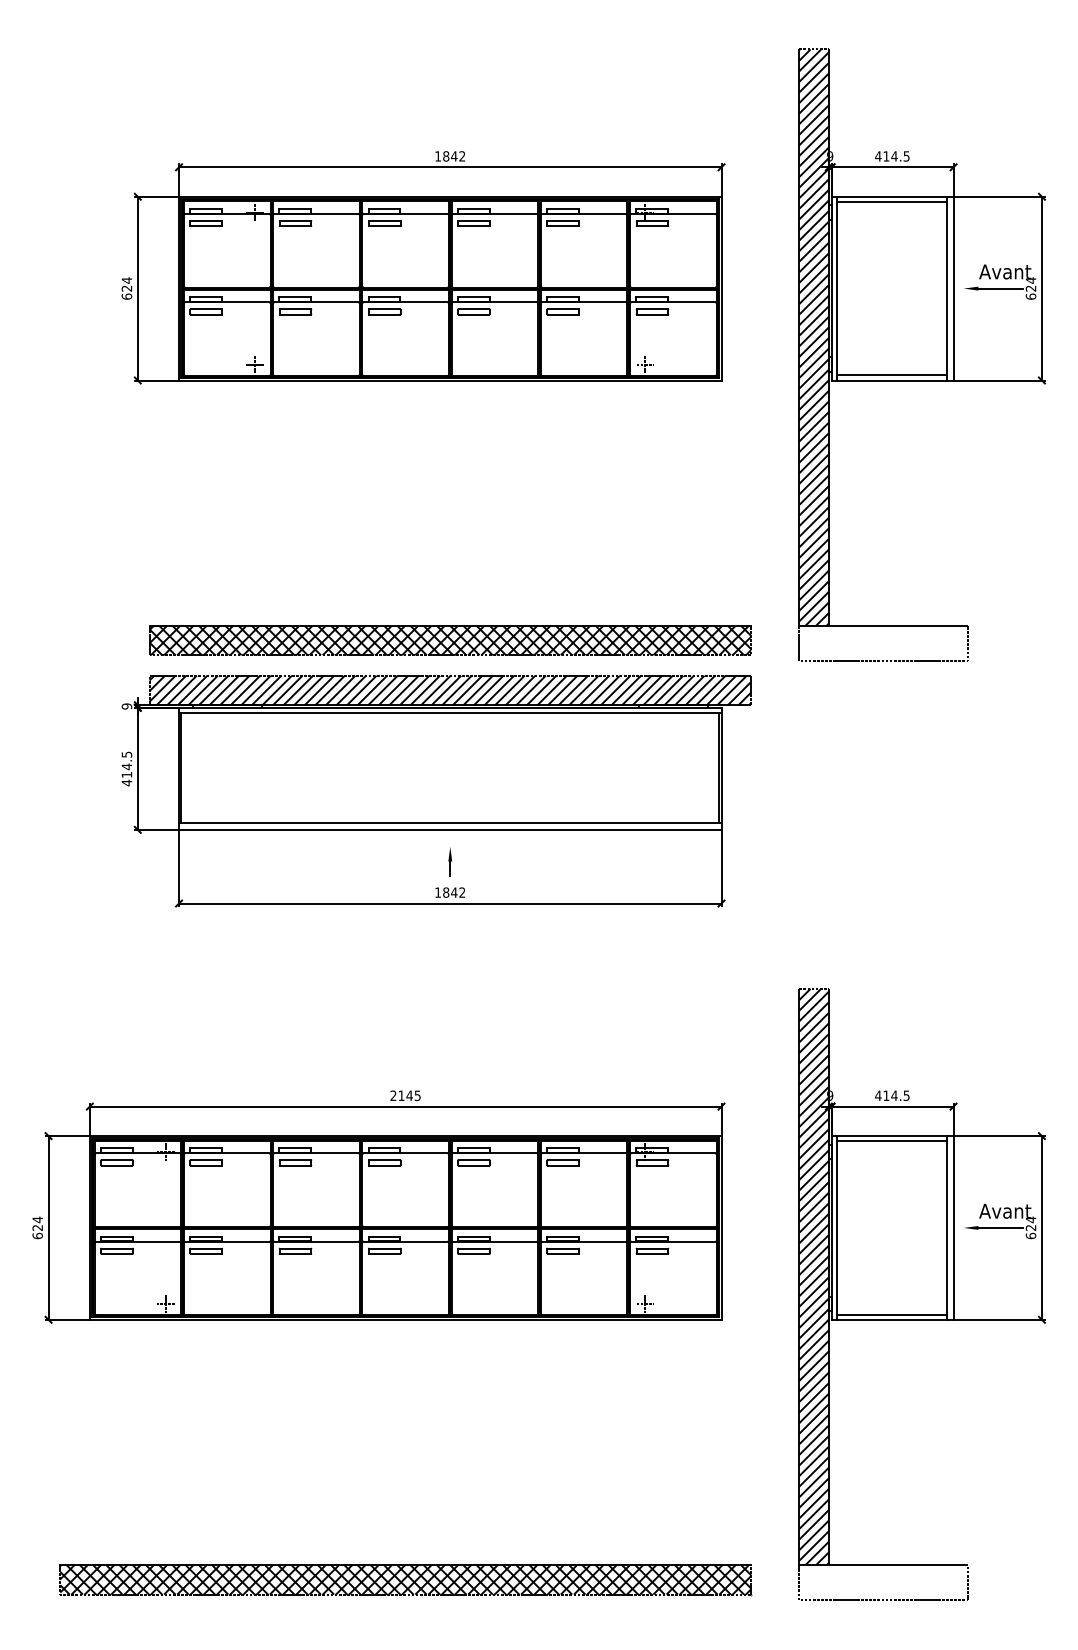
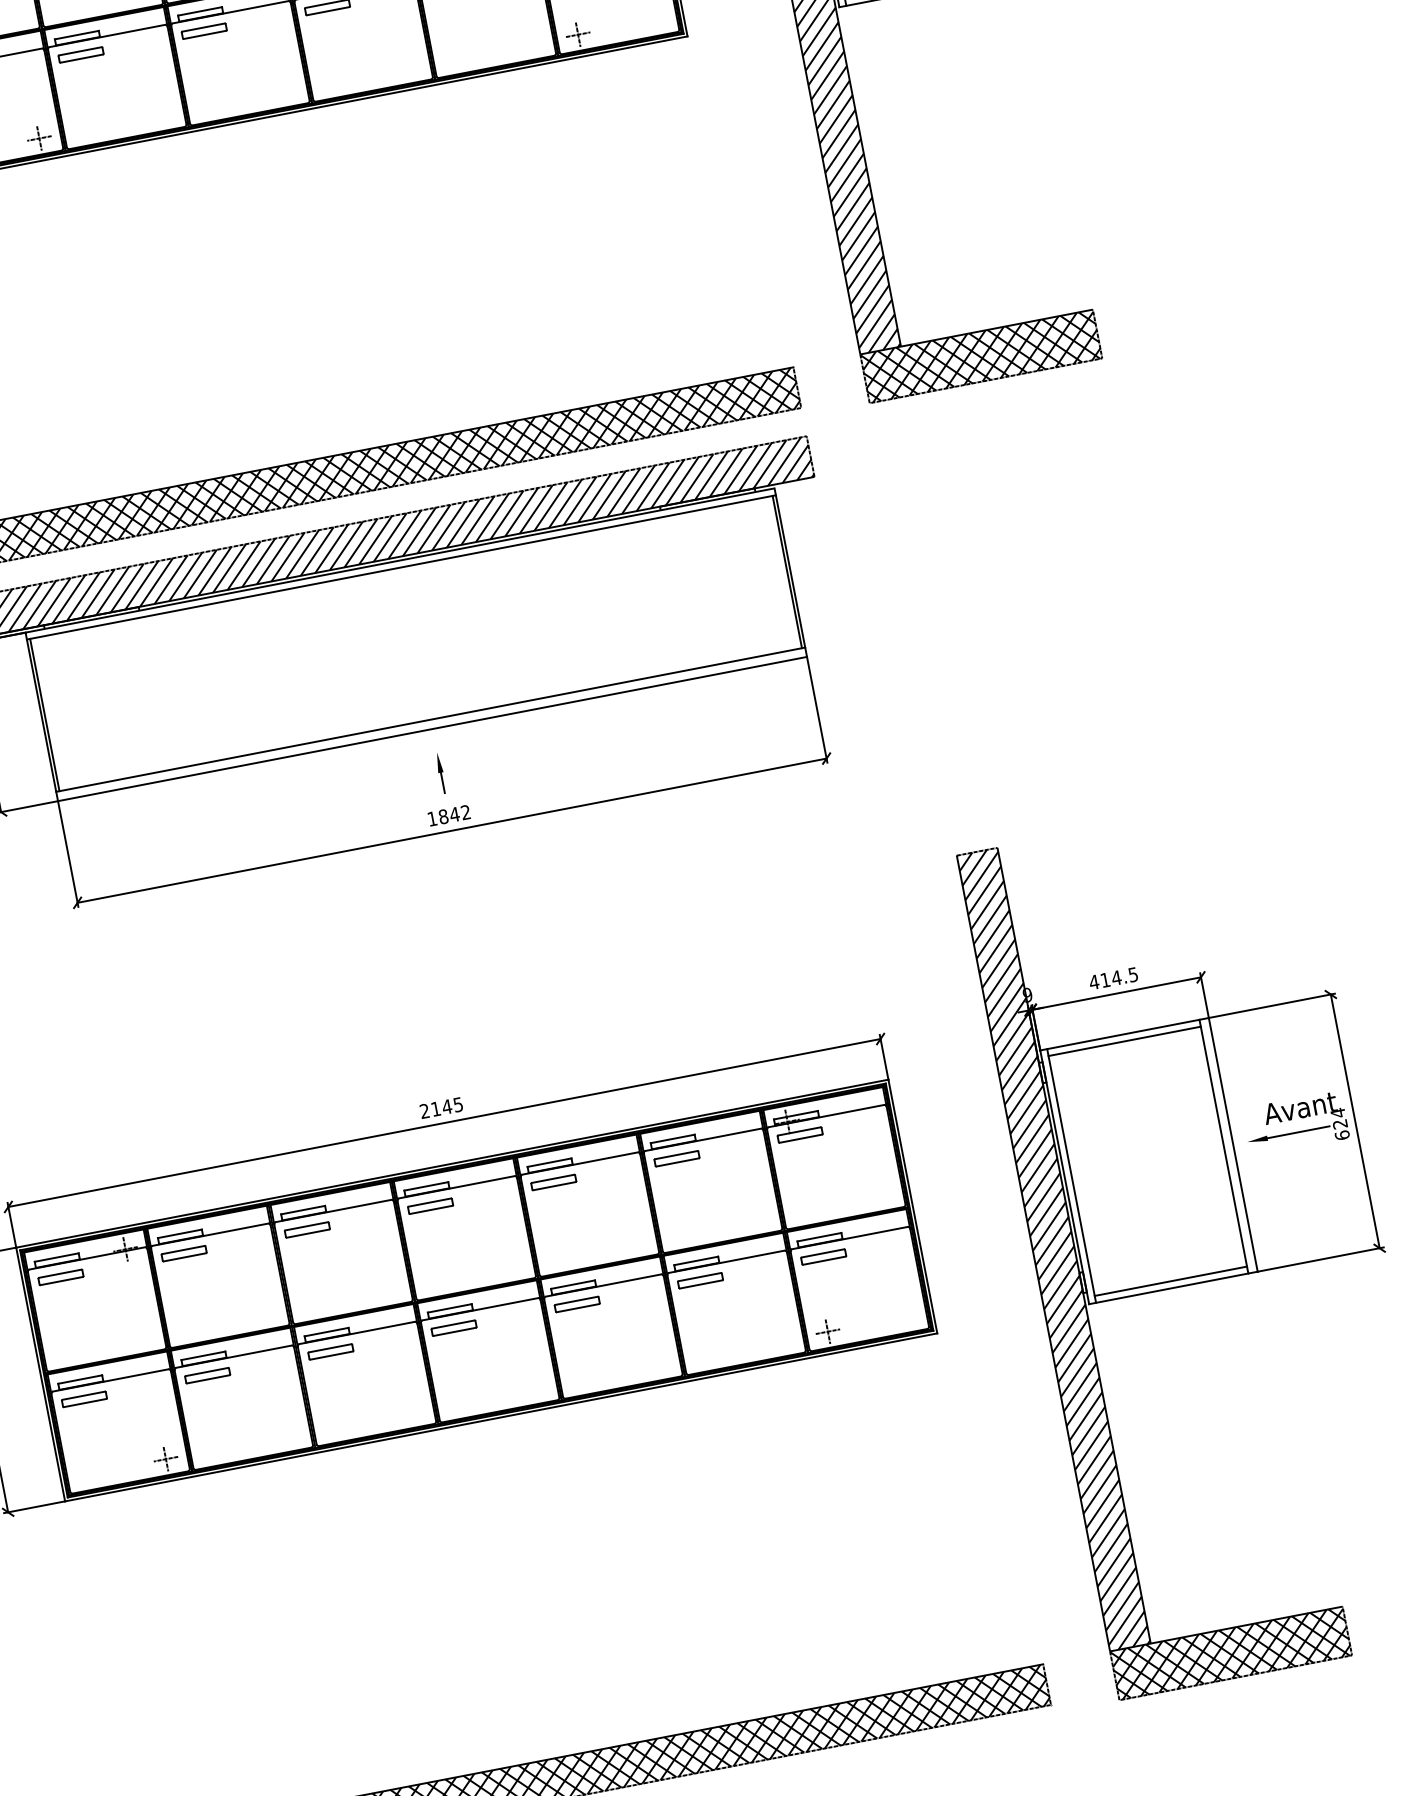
hatch: (883, 643) -> (981, 356), added
hatch: (883, 1582) -> (1230, 1653), added

